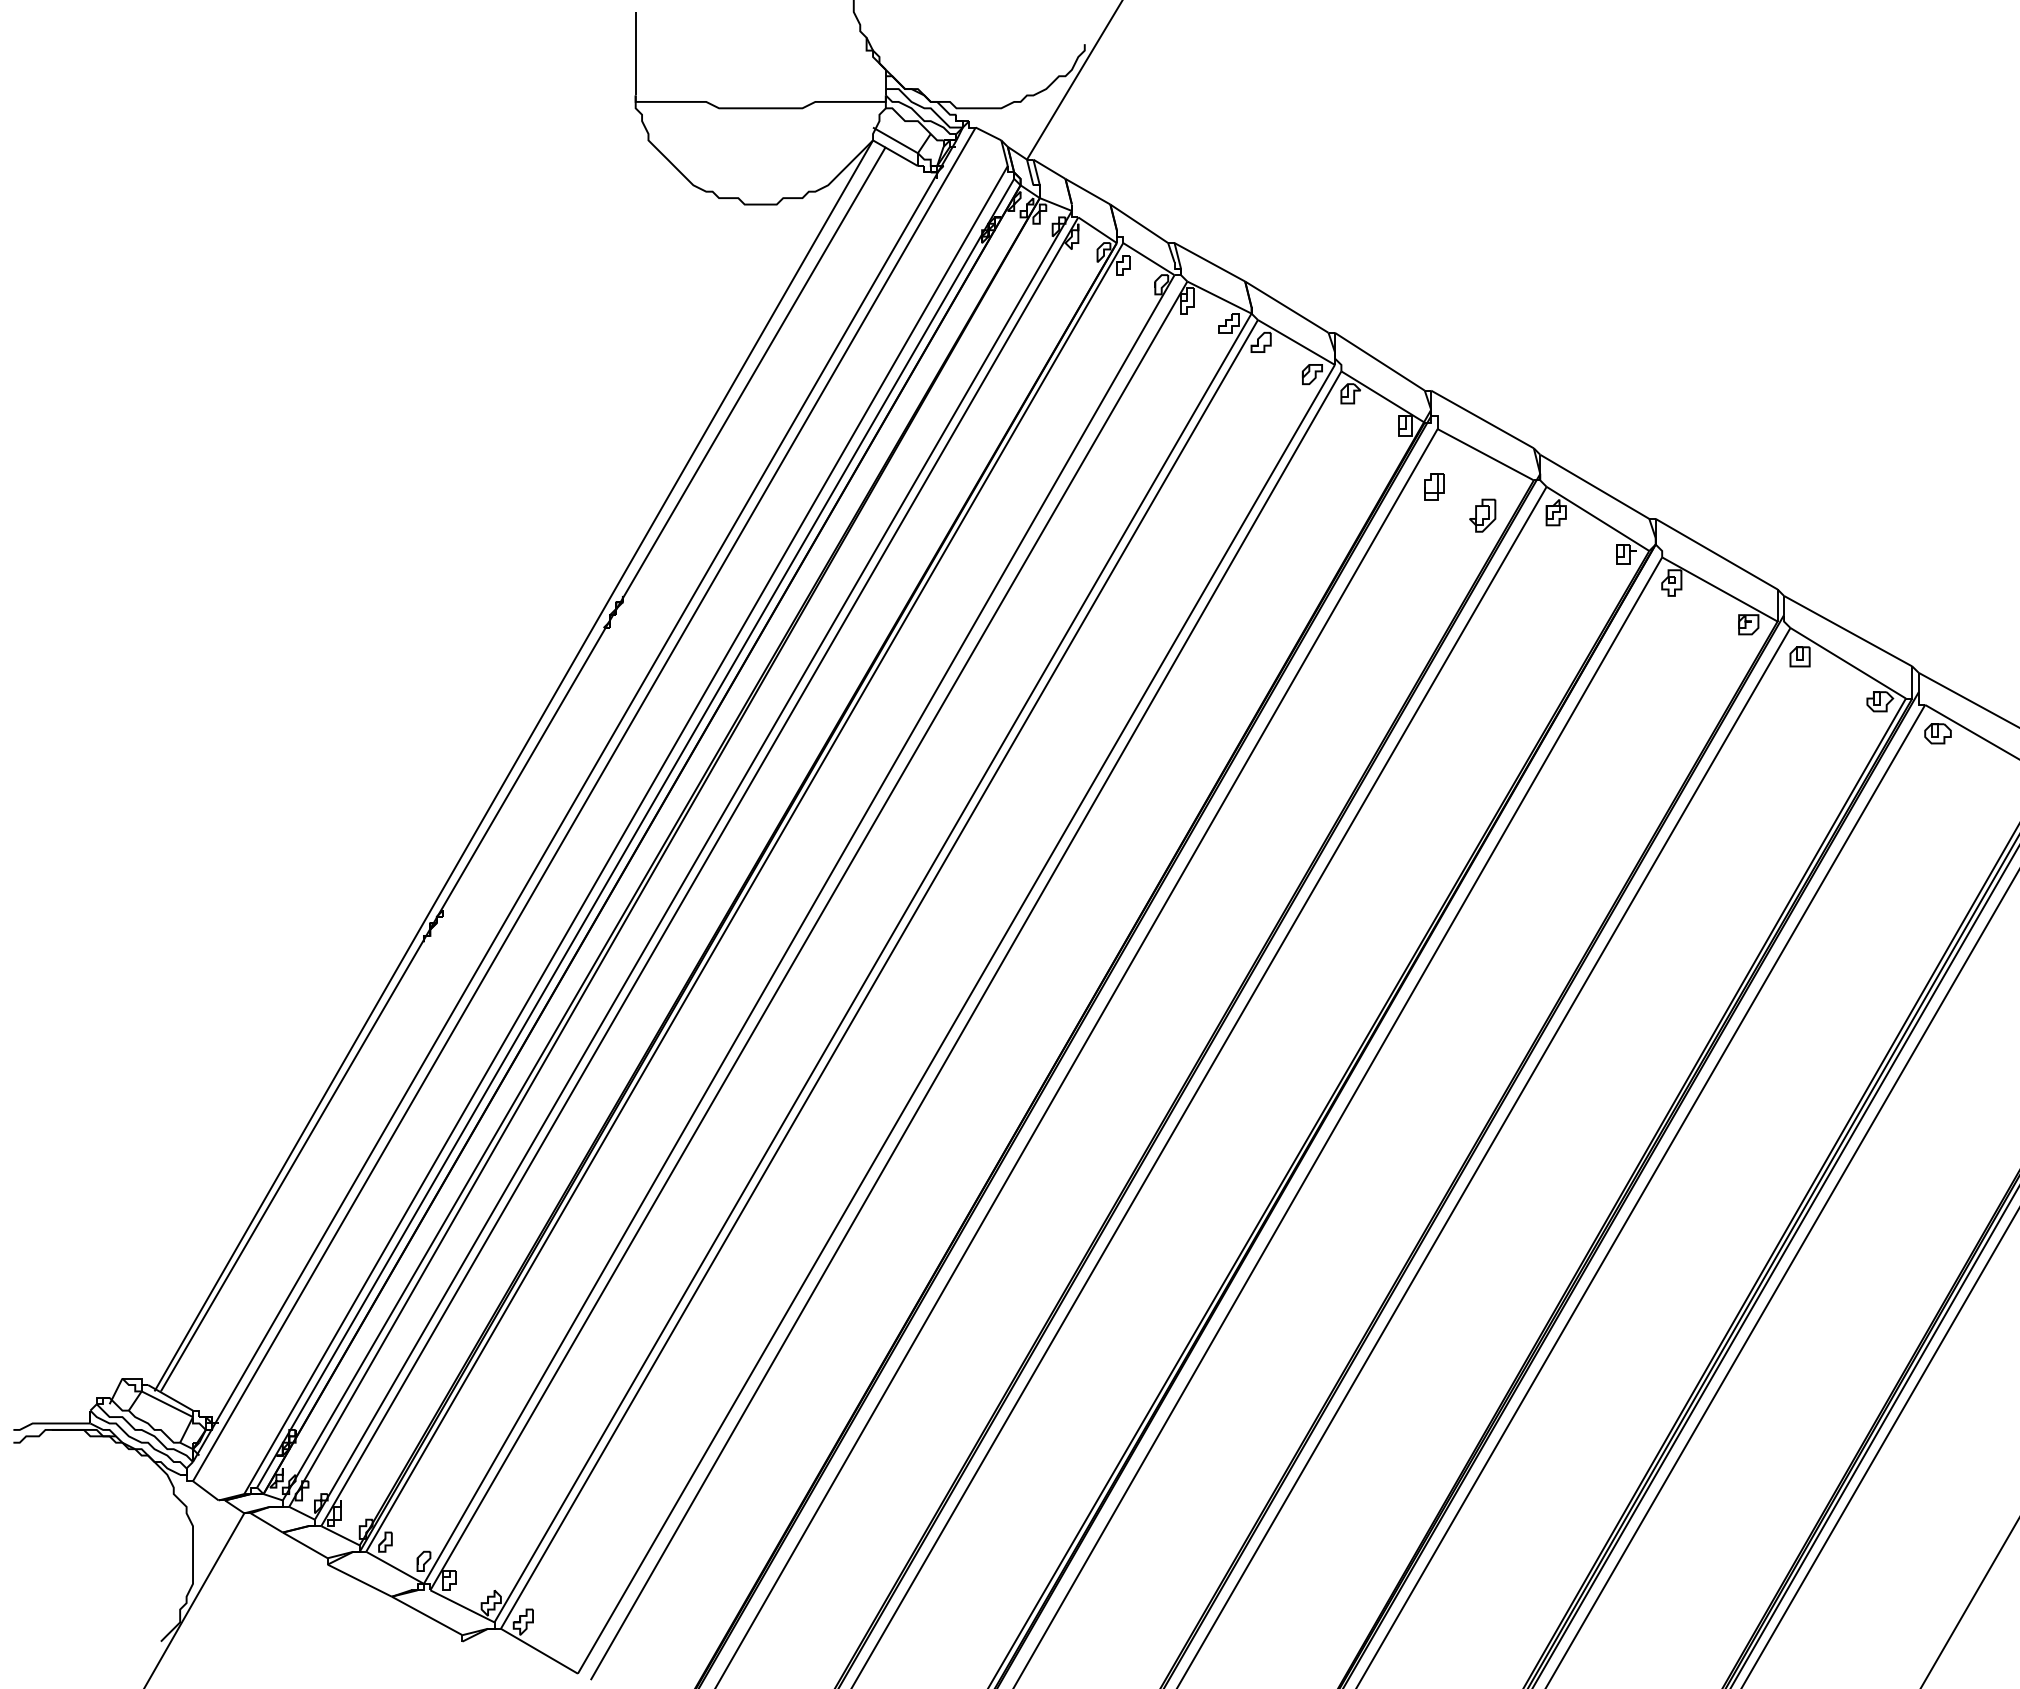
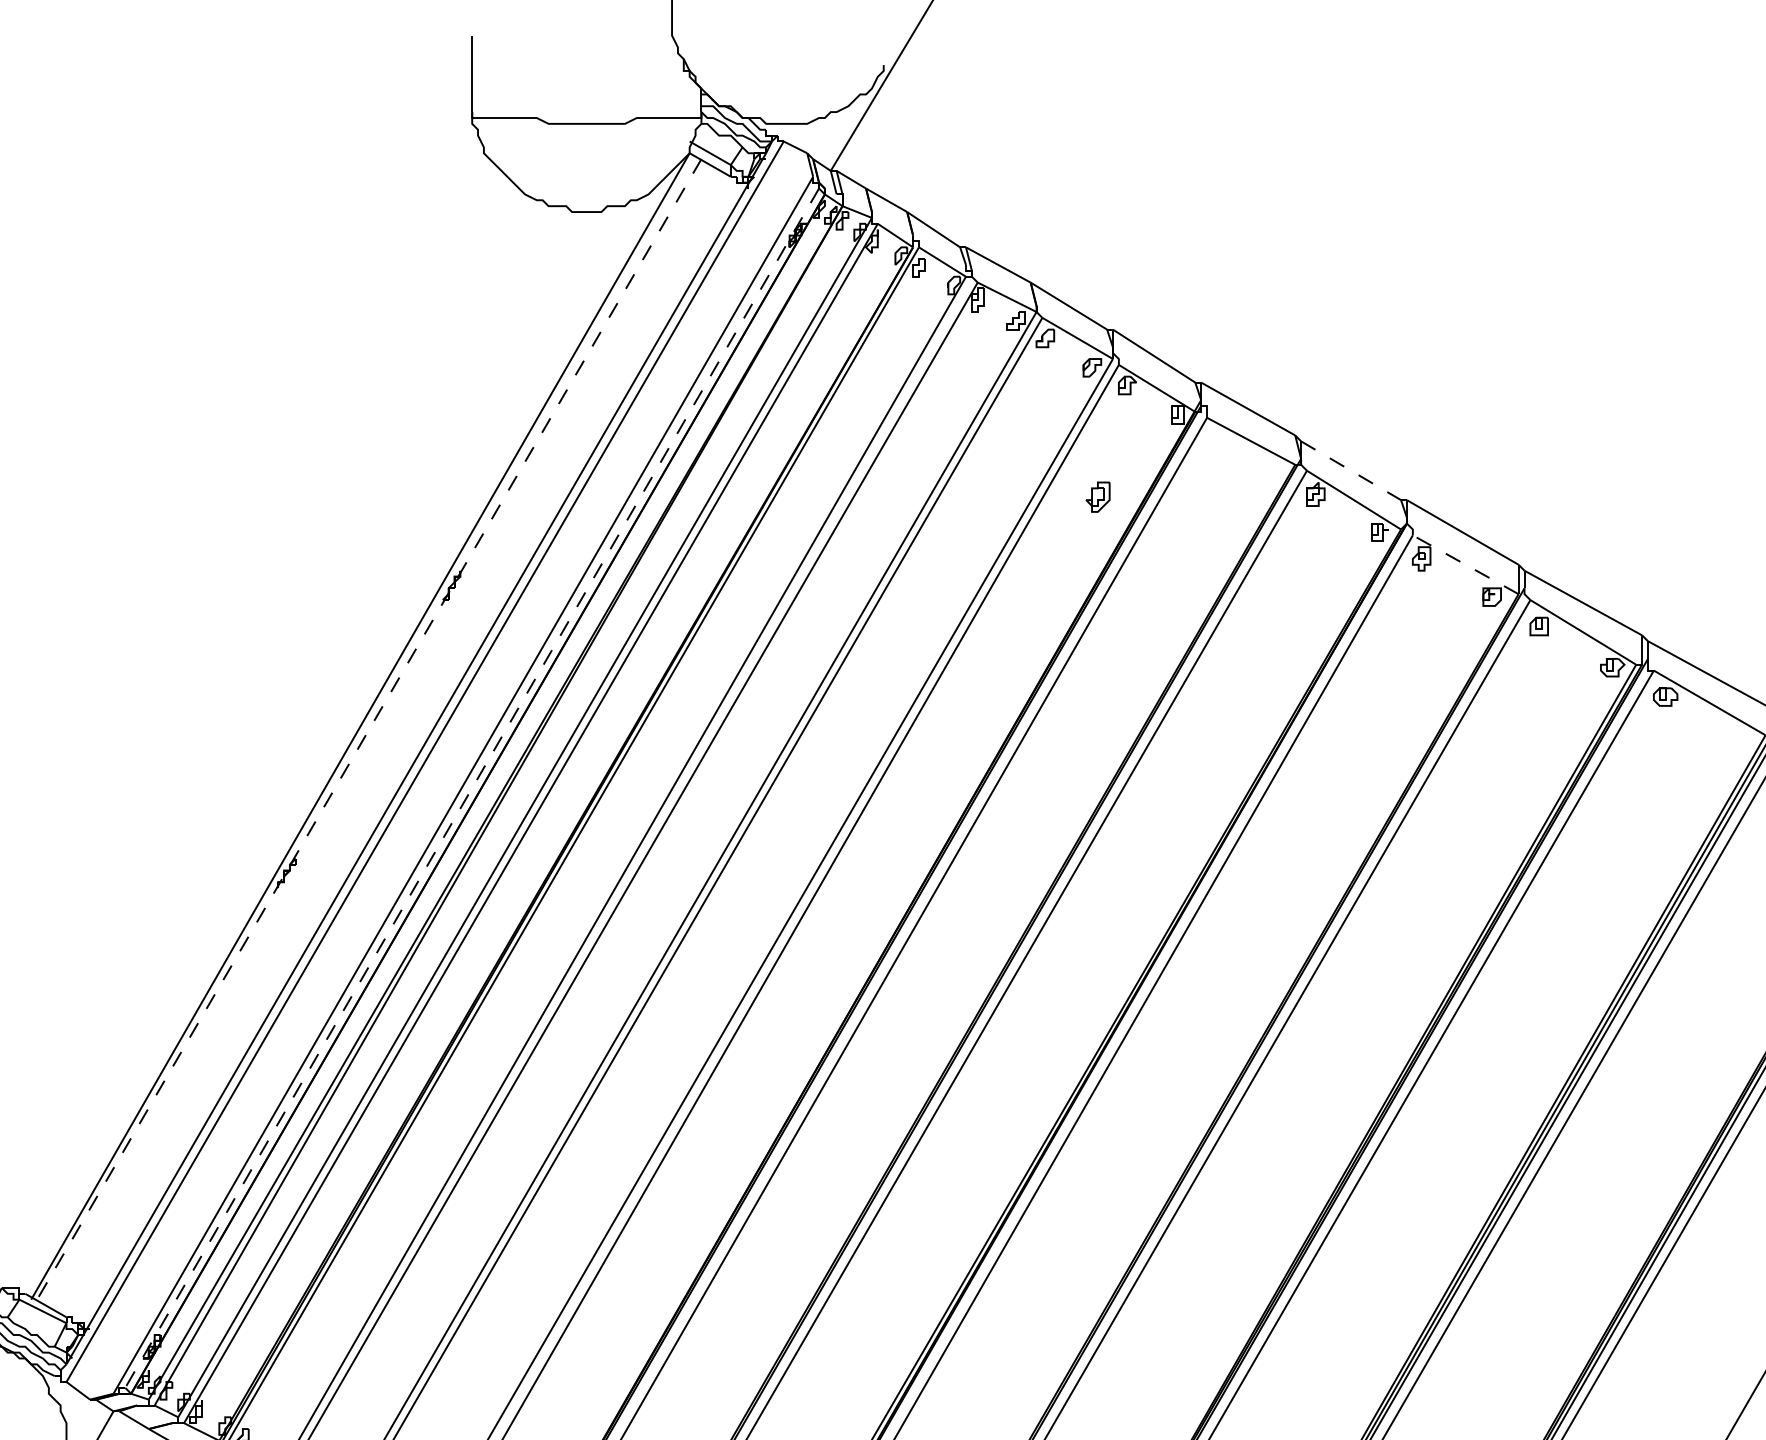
part: (1434, 486) -> (1204, 470), removed
line: (1595, 487) -> (1351, 471), solid -> dashed
part: (1482, 515) -> (1097, 497), moved
line: (1719, 589) -> (1465, 564), solid -> dashed
line: (523, 769) -> (369, 729), solid -> dashed
line: (635, 833) -> (472, 788), solid -> dashed

